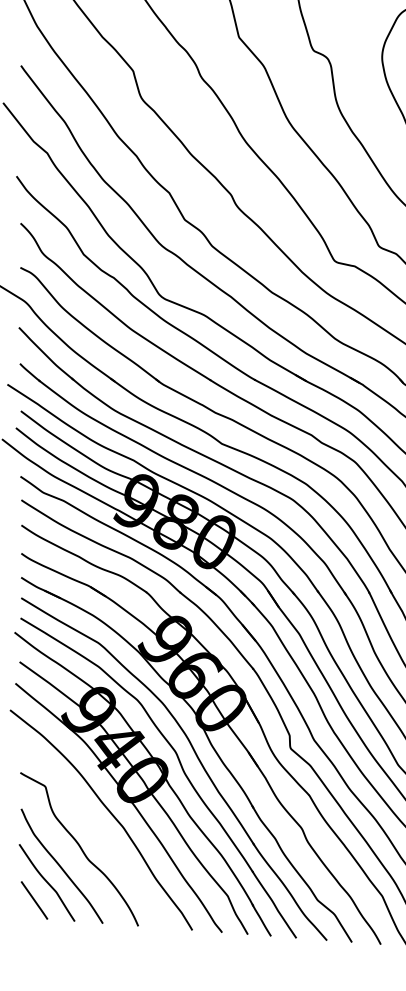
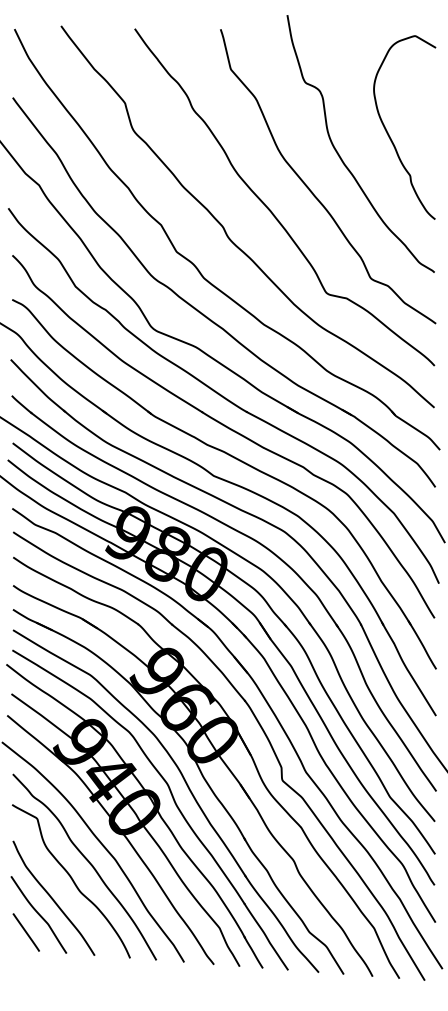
curve: (97, 832) -> (89, 864), added

